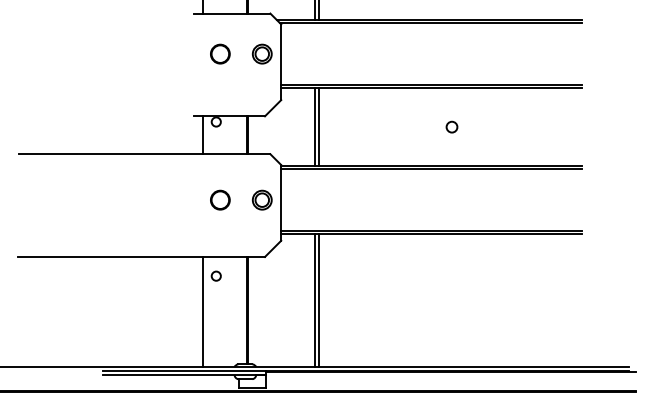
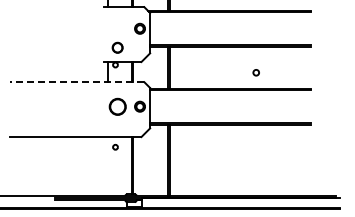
circle: (220, 53) -> (117, 47), moved
circle: (450, 126) -> (255, 72), moved
line: (143, 154) -> (76, 82), solid -> dashed
circle: (220, 199) -> (117, 106), size x1.6
line: (203, 312) -> (108, 166), removed

